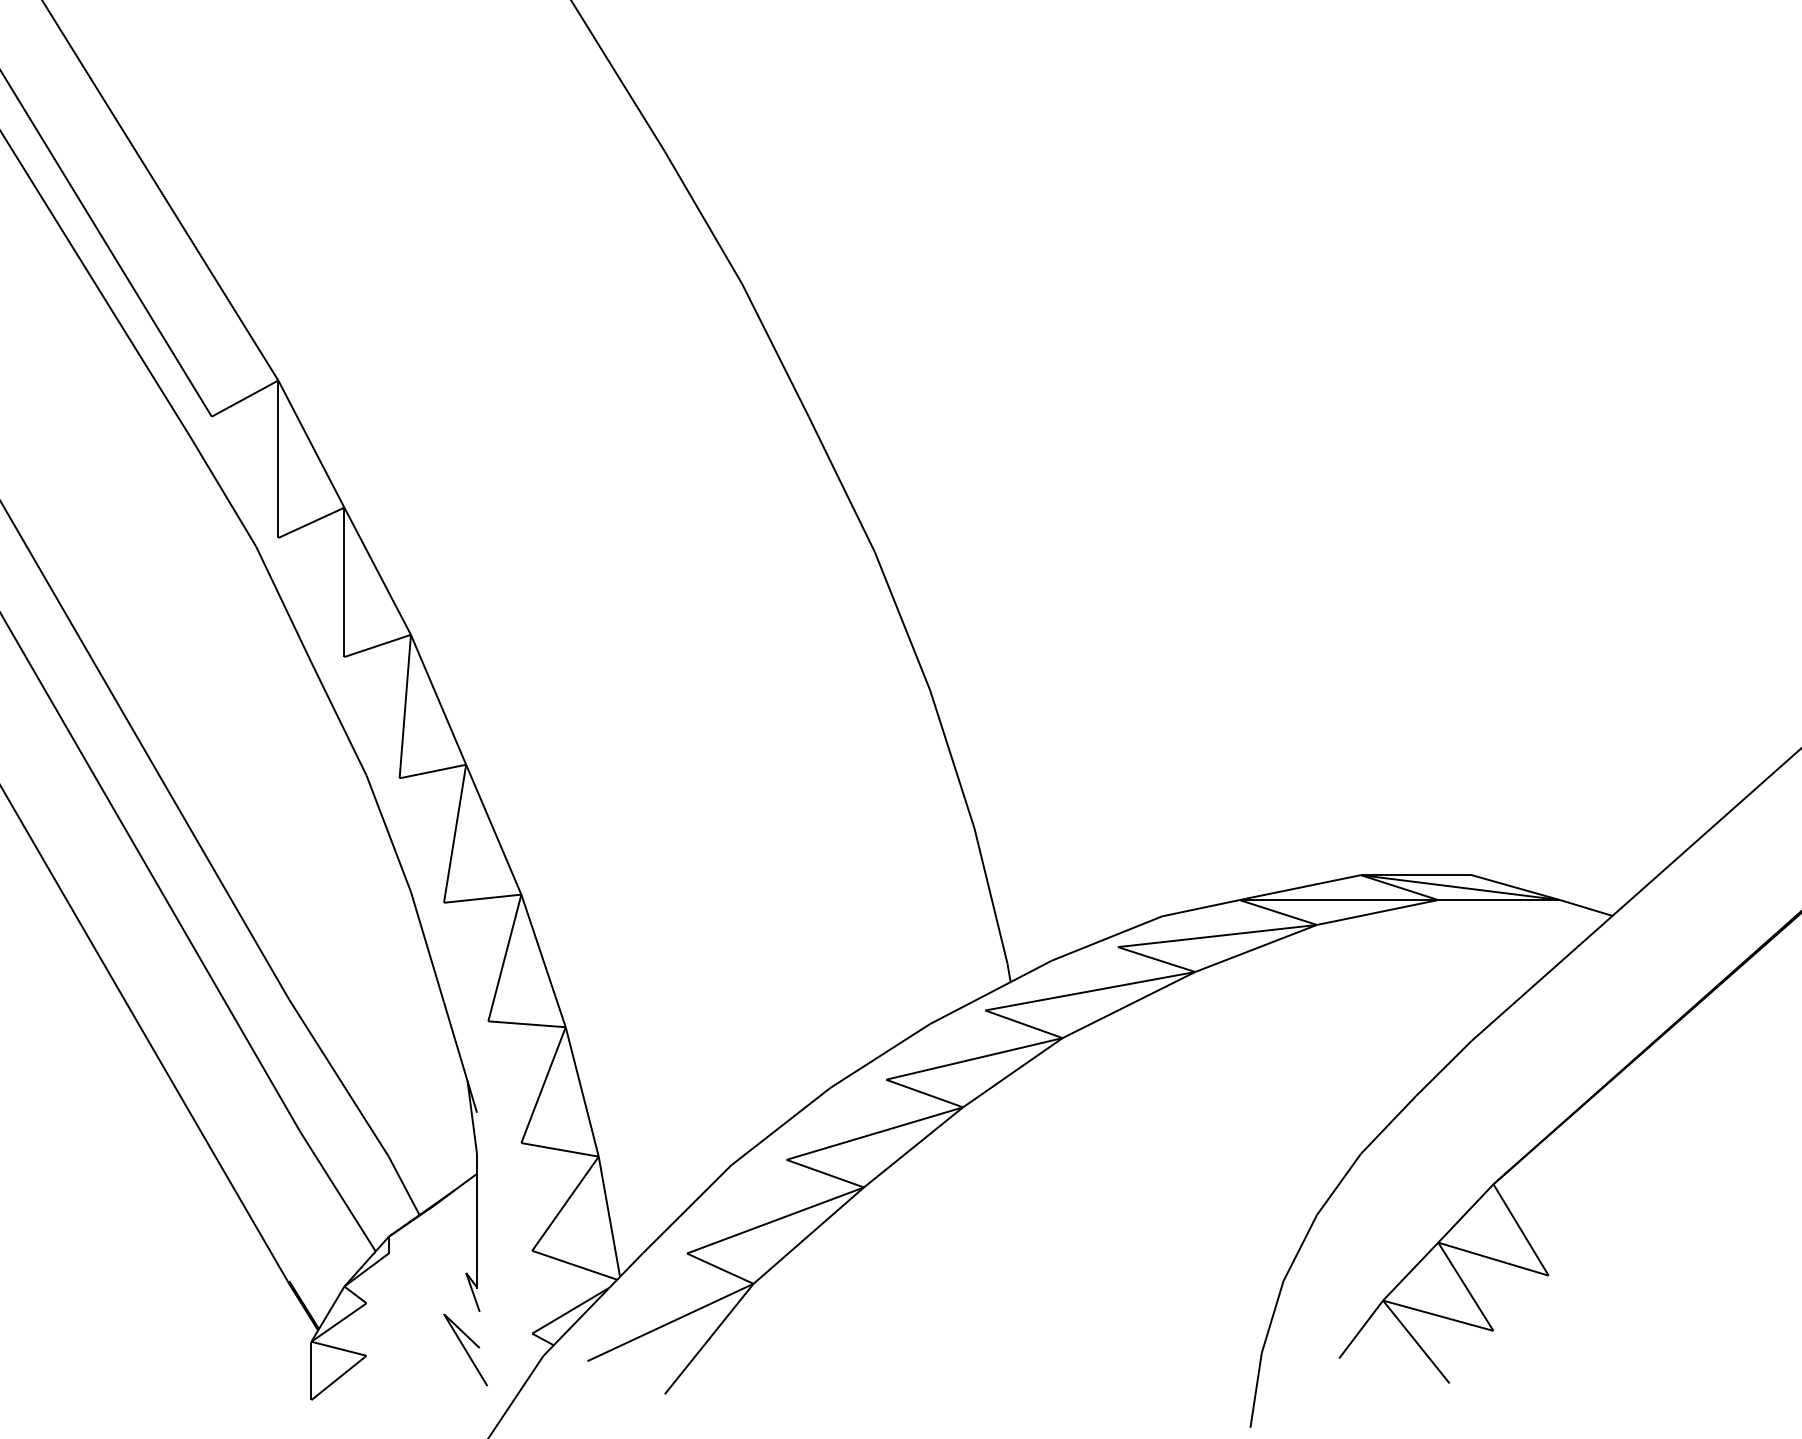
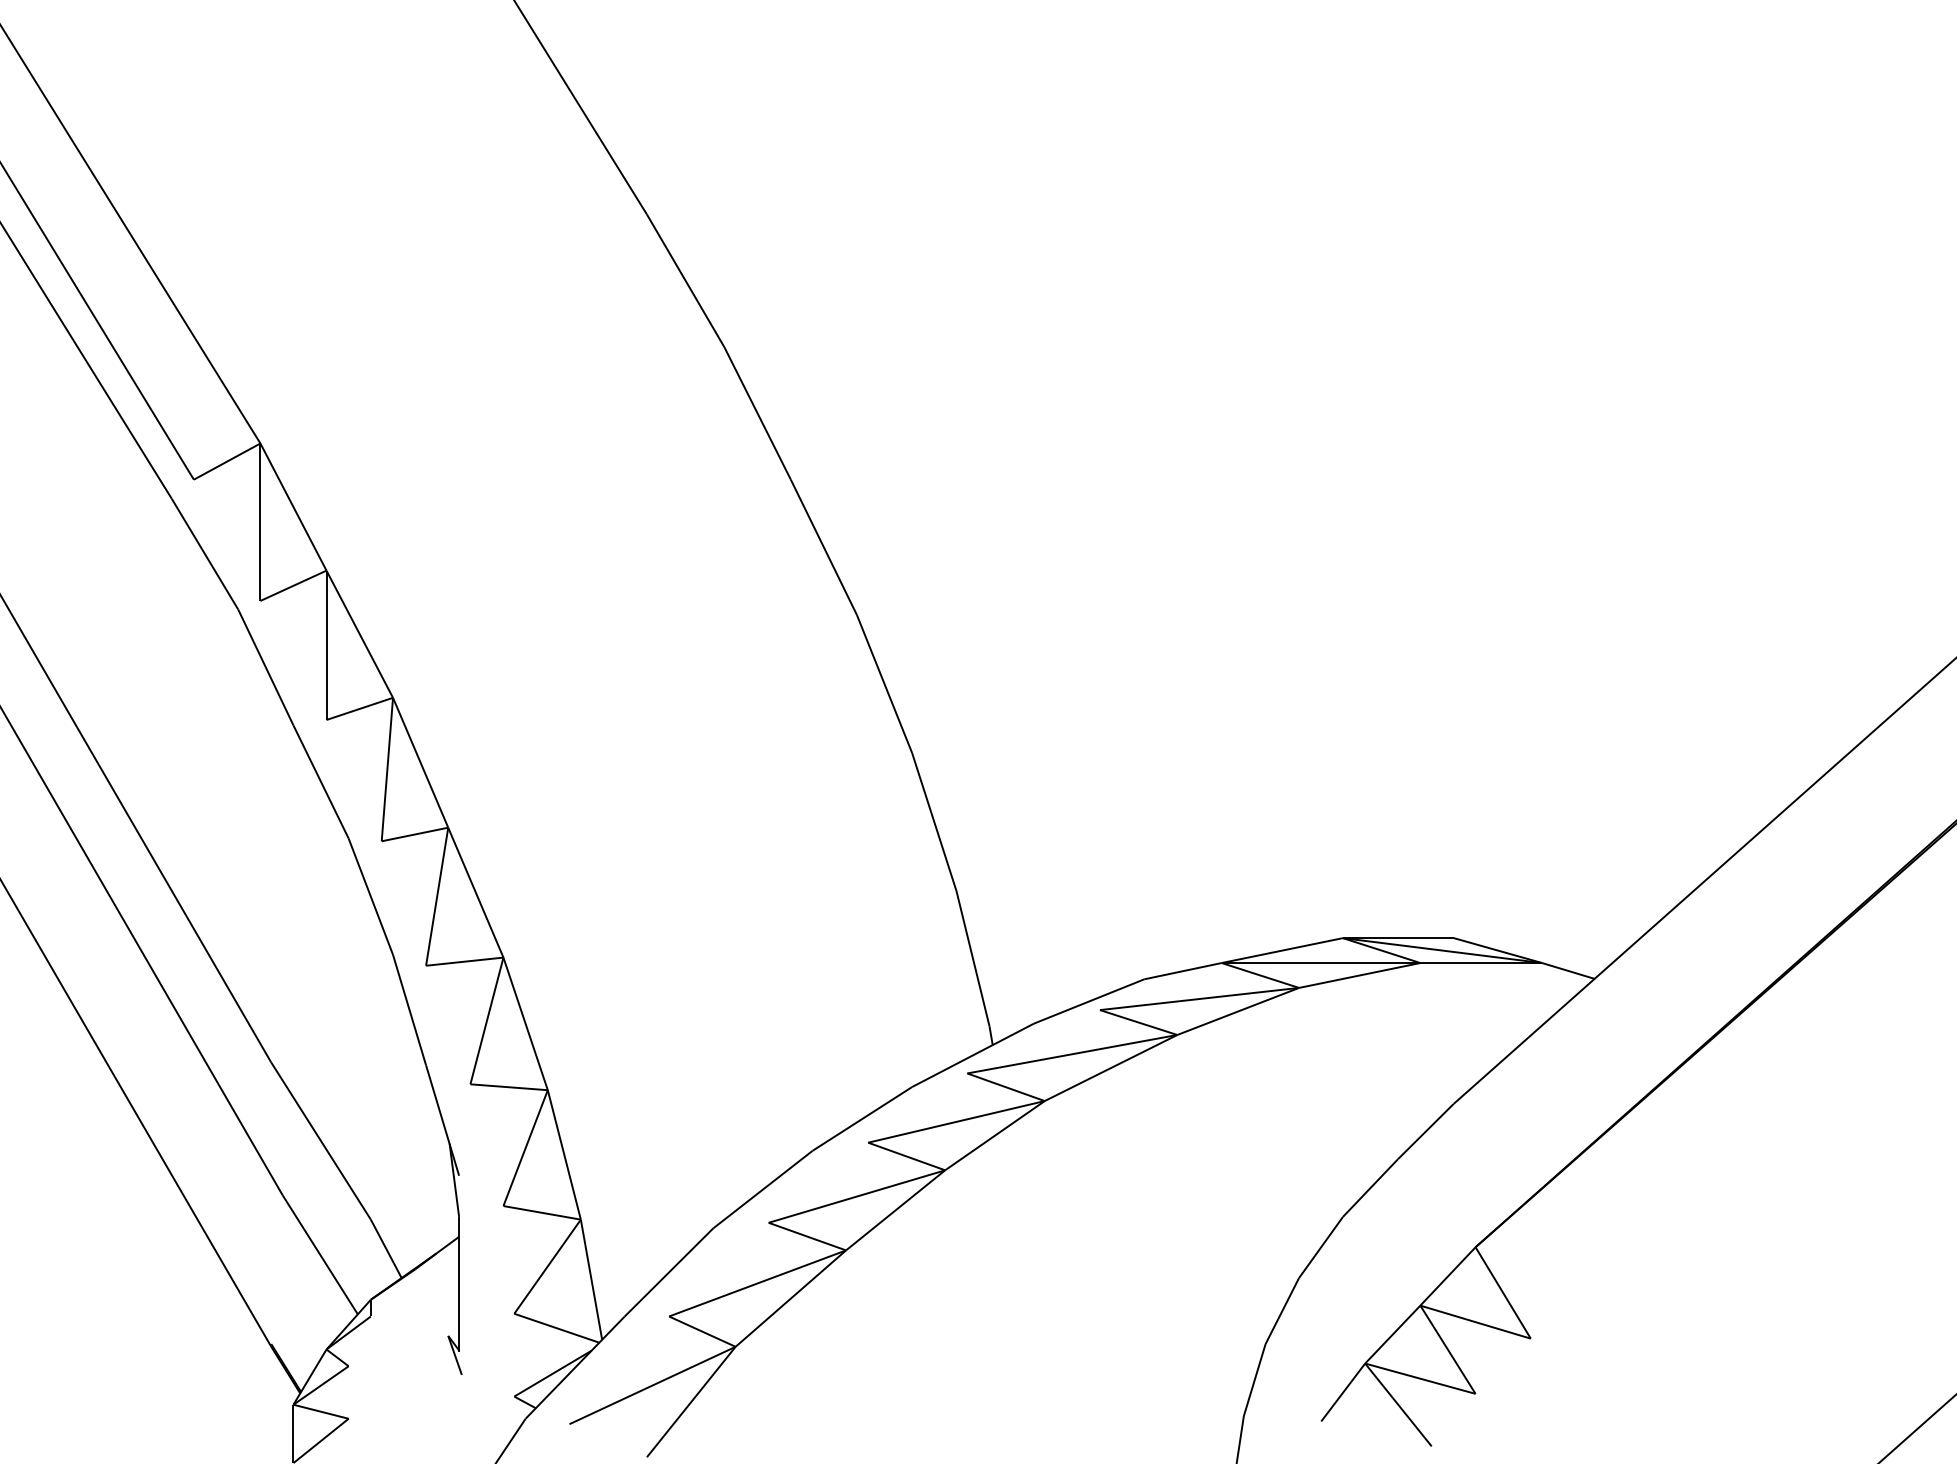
part: (465, 1349) -> (447, 1412), removed

